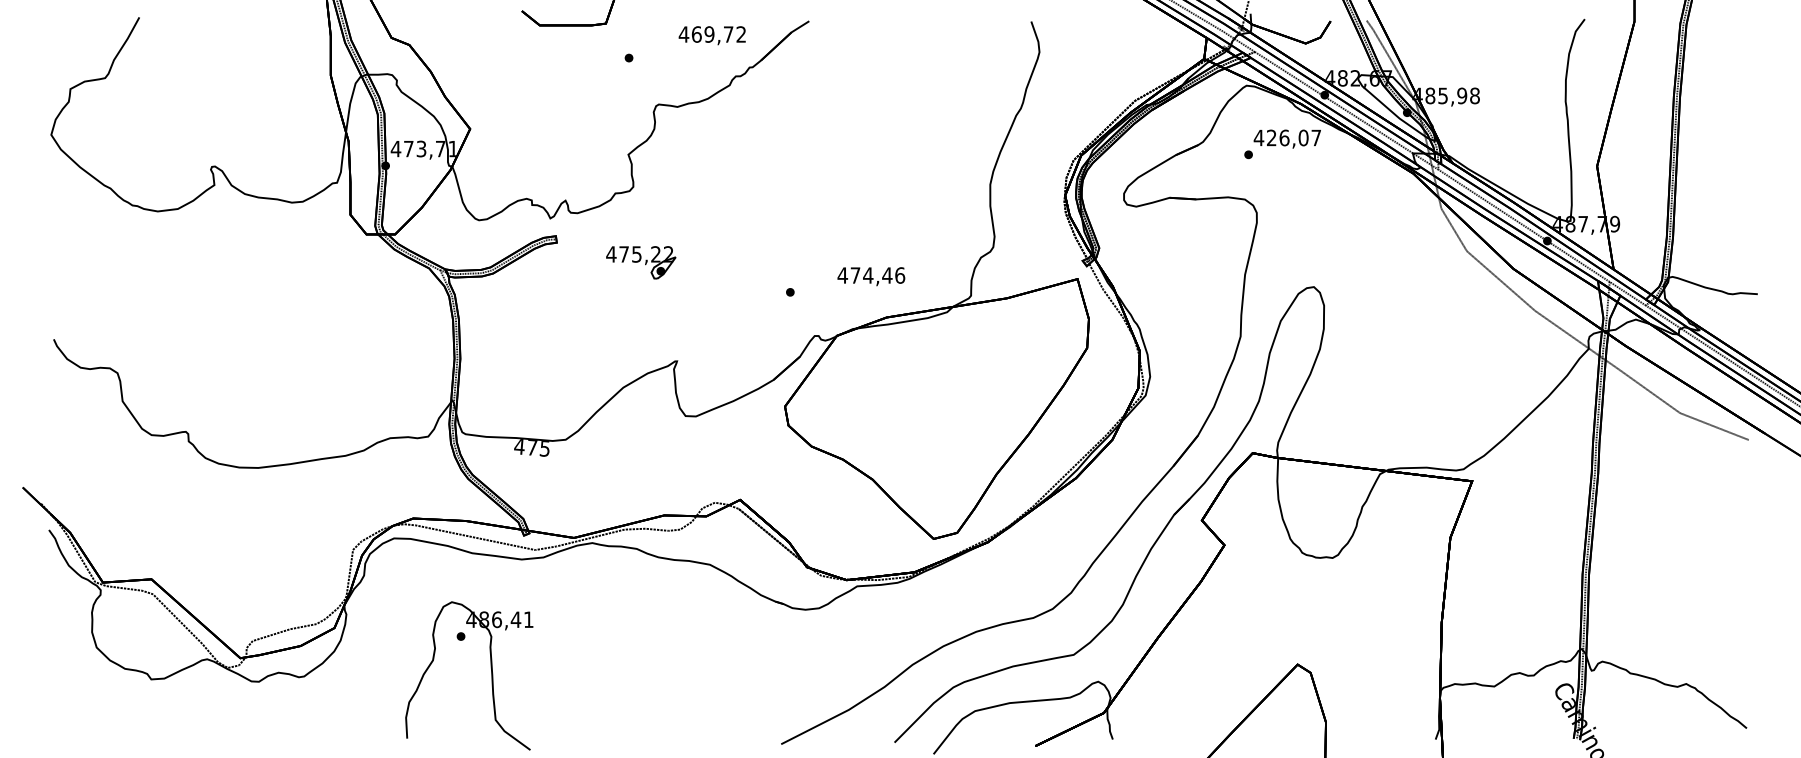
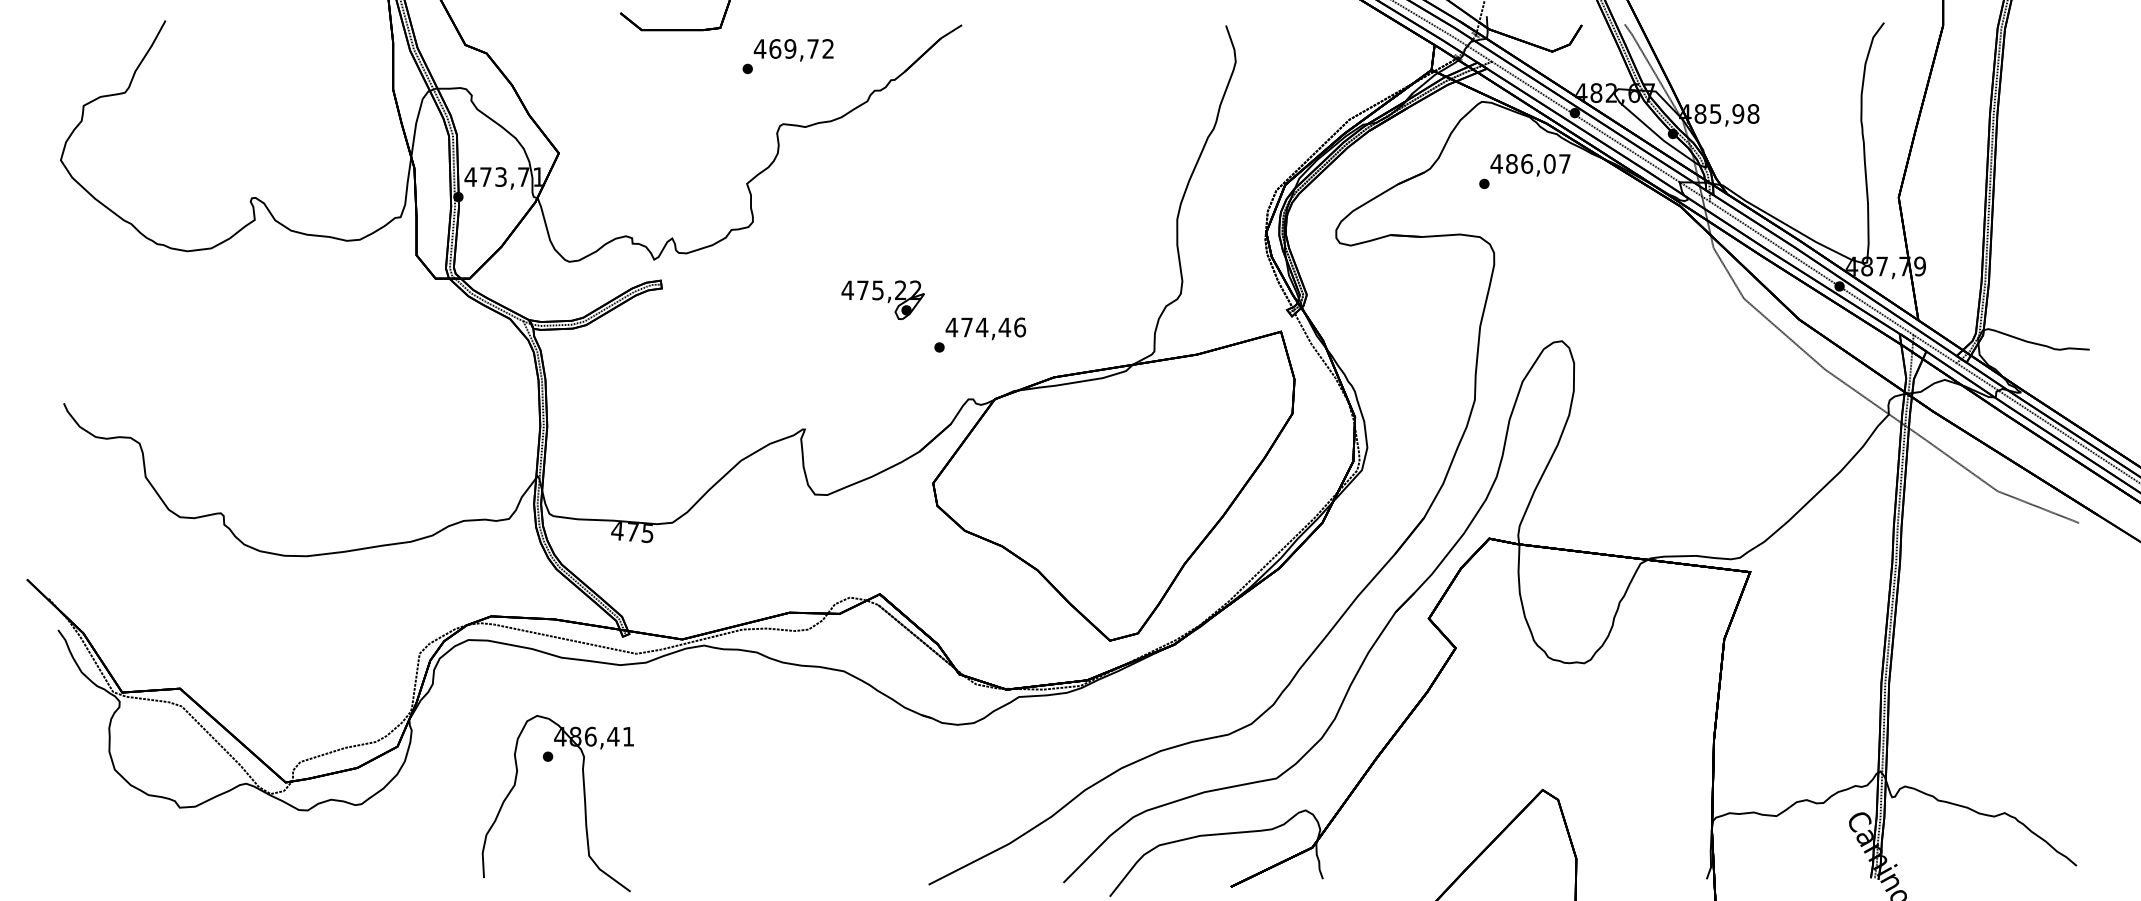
text: (712, 35) -> (793, 50), moved
text: (1271, 137) -> (1511, 163), 426,07 -> 486,07
part: (640, 262) -> (882, 299), moved
text: (871, 276) -> (985, 328), moved

